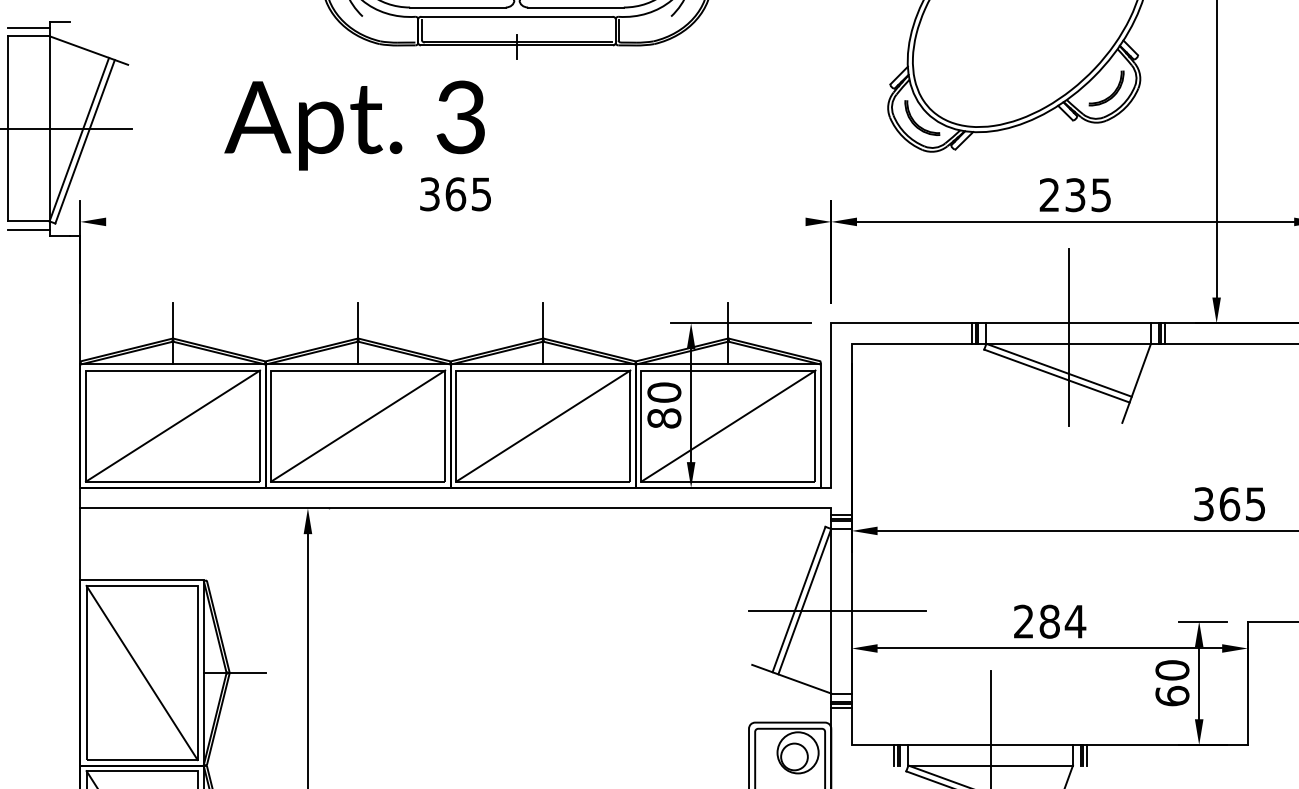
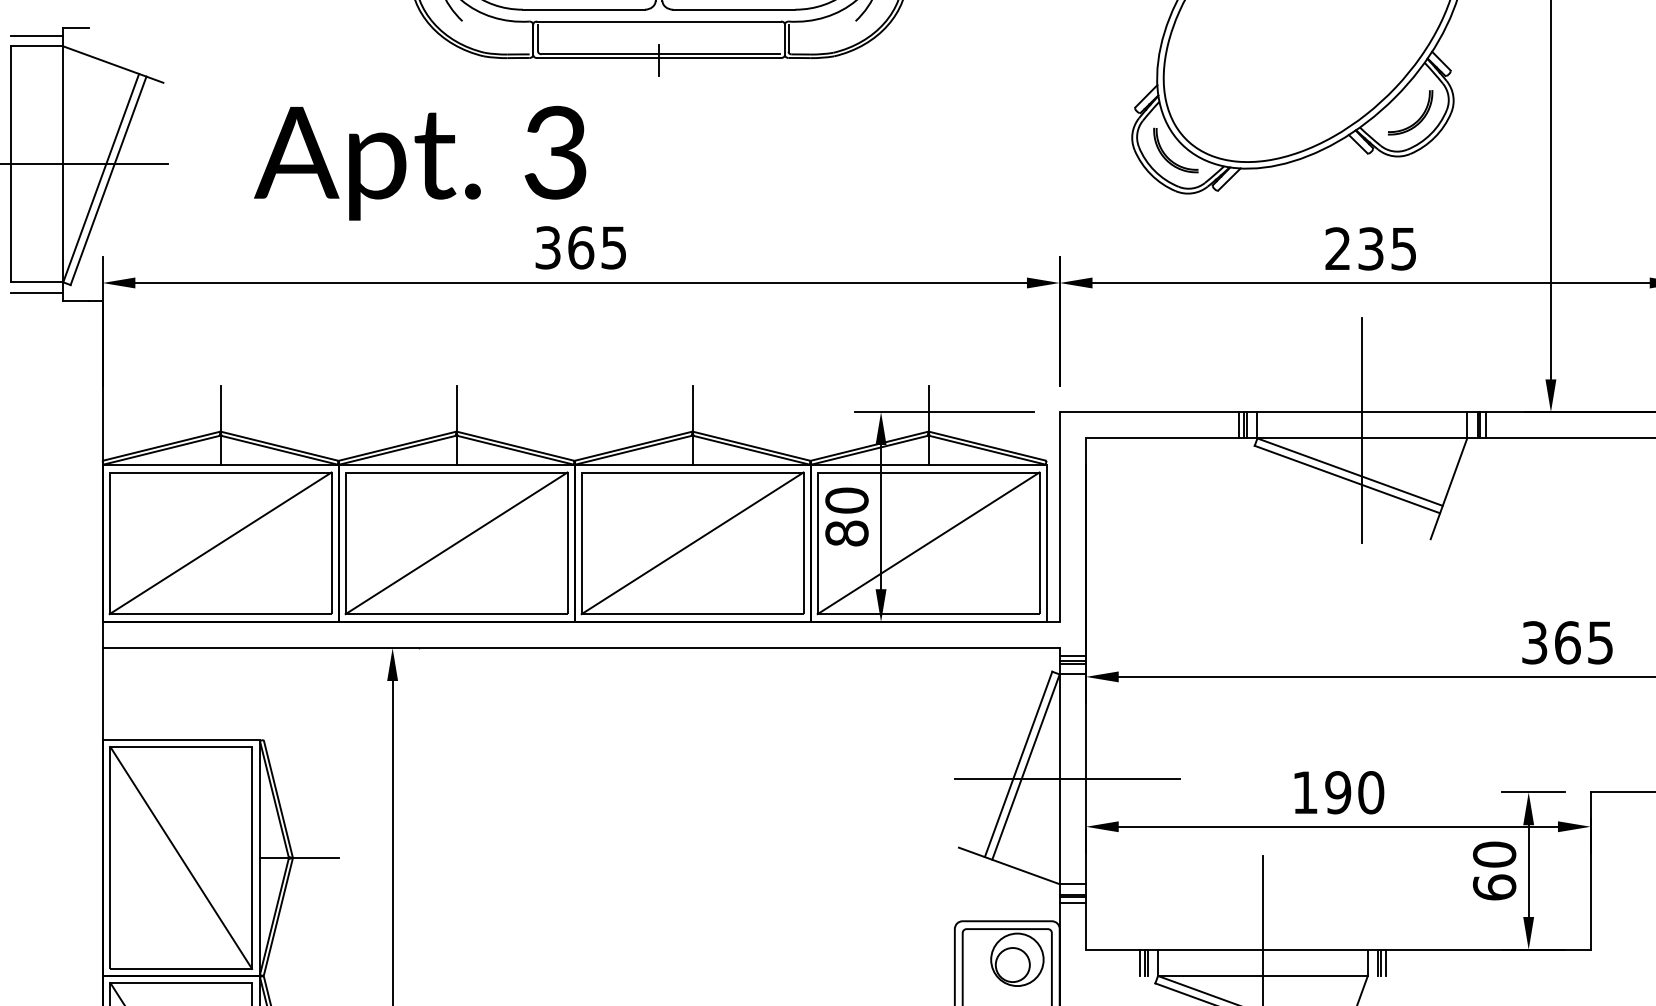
text: (354, 125) -> (420, 162), moved
line: (455, 222) -> (580, 283), added
text: (1049, 621) -> (1338, 792), 284 -> 190

